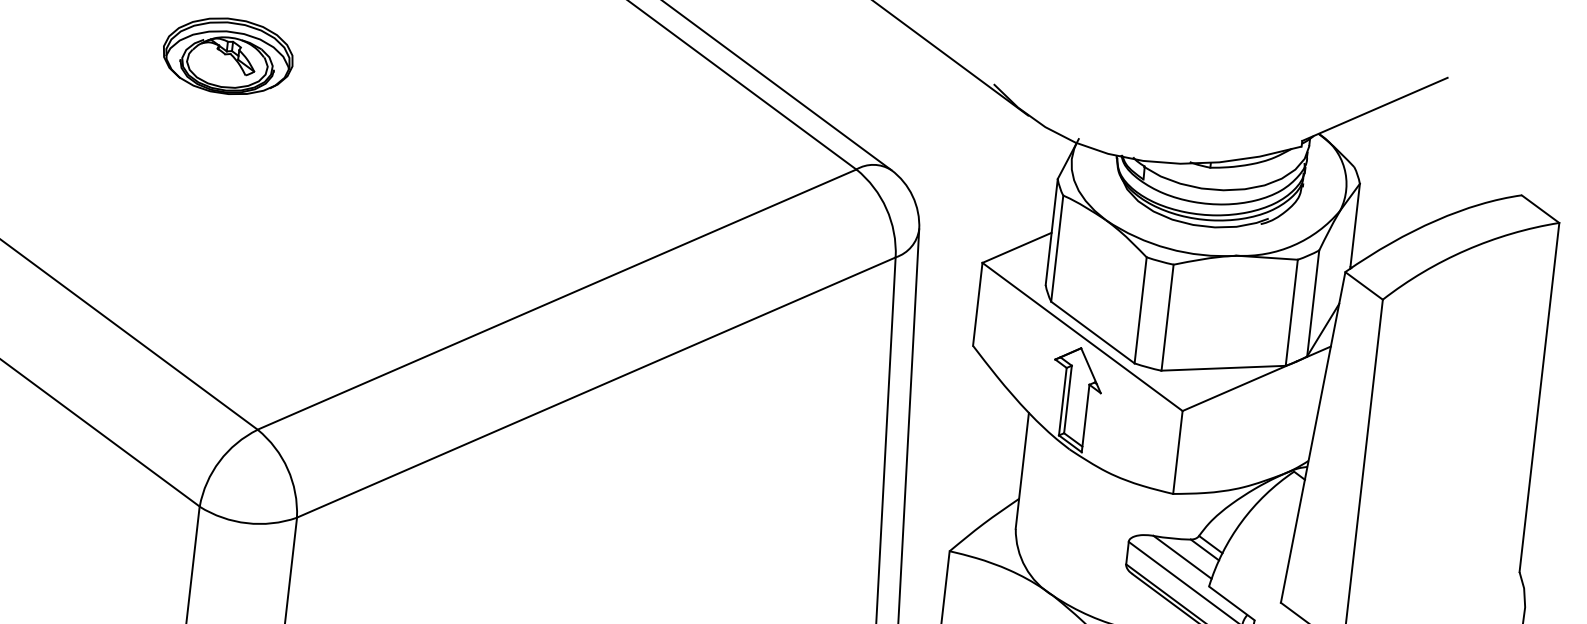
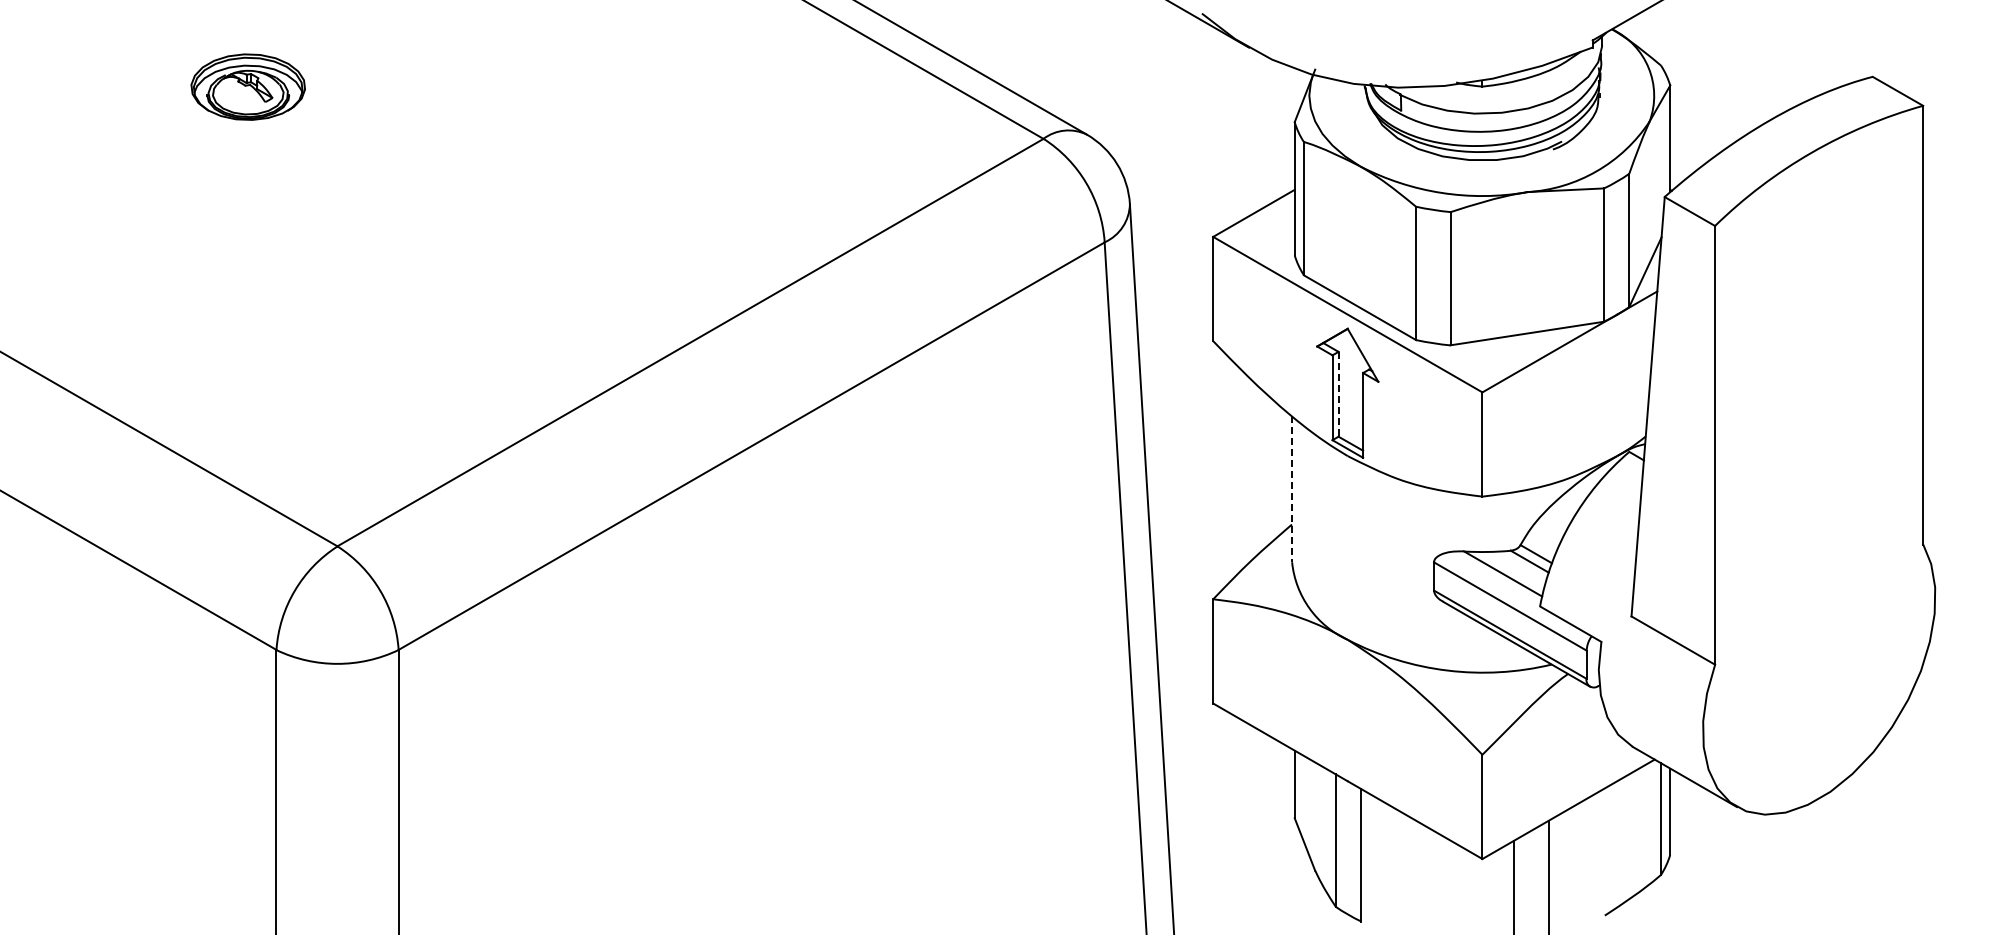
part: (228, 55) -> (248, 86), size x0.7
line: (1067, 399) -> (1338, 394), solid -> dashed
line: (1021, 470) -> (1291, 489), solid -> dashed

